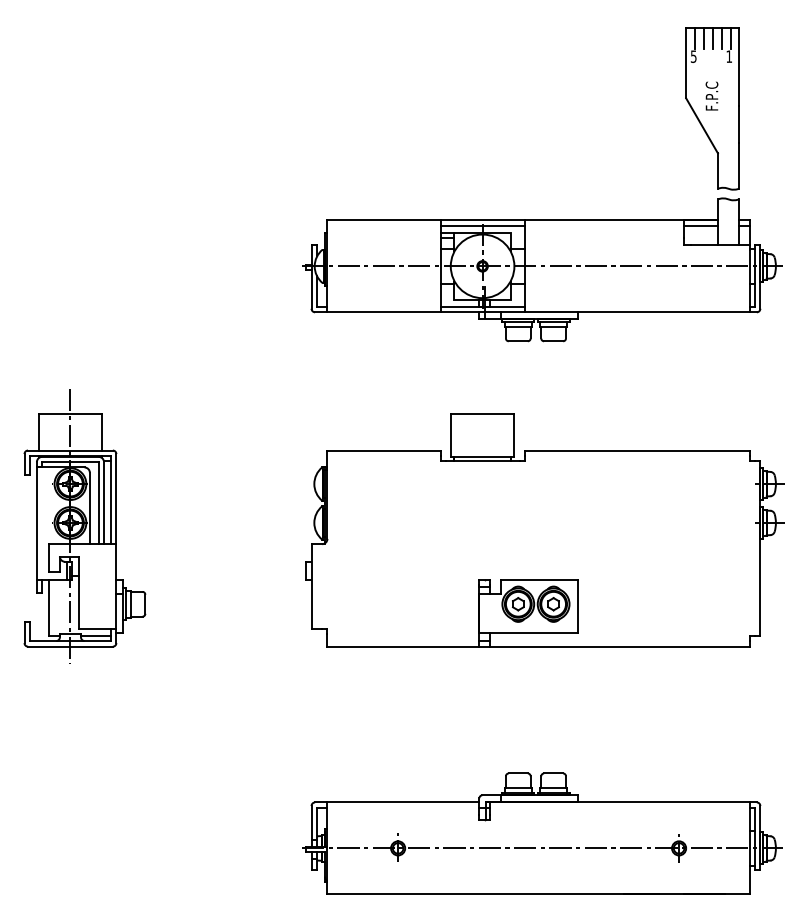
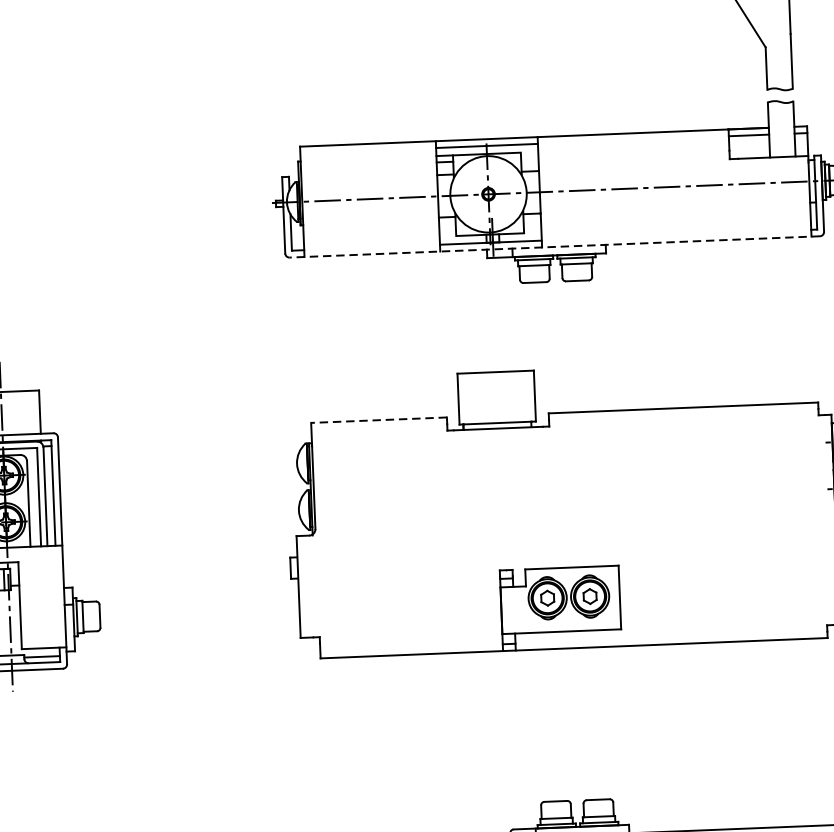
line: (535, 312) -> (554, 247), solid -> dashed
line: (384, 450) -> (379, 420), solid -> dashed

